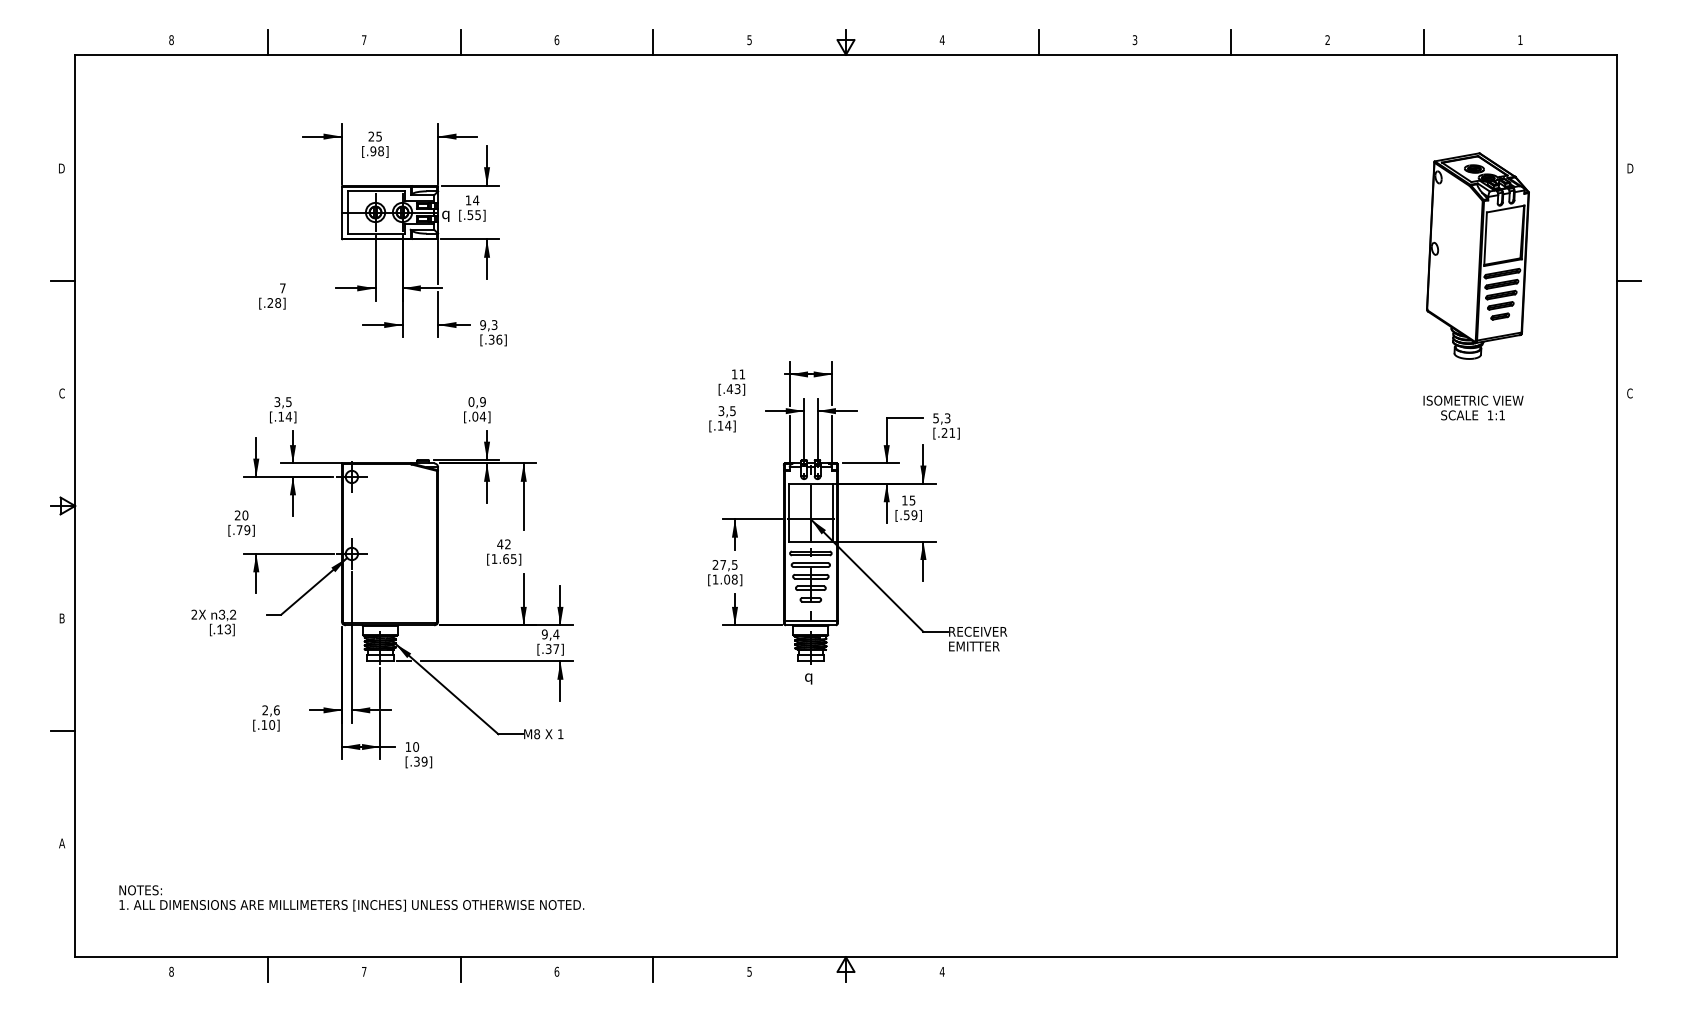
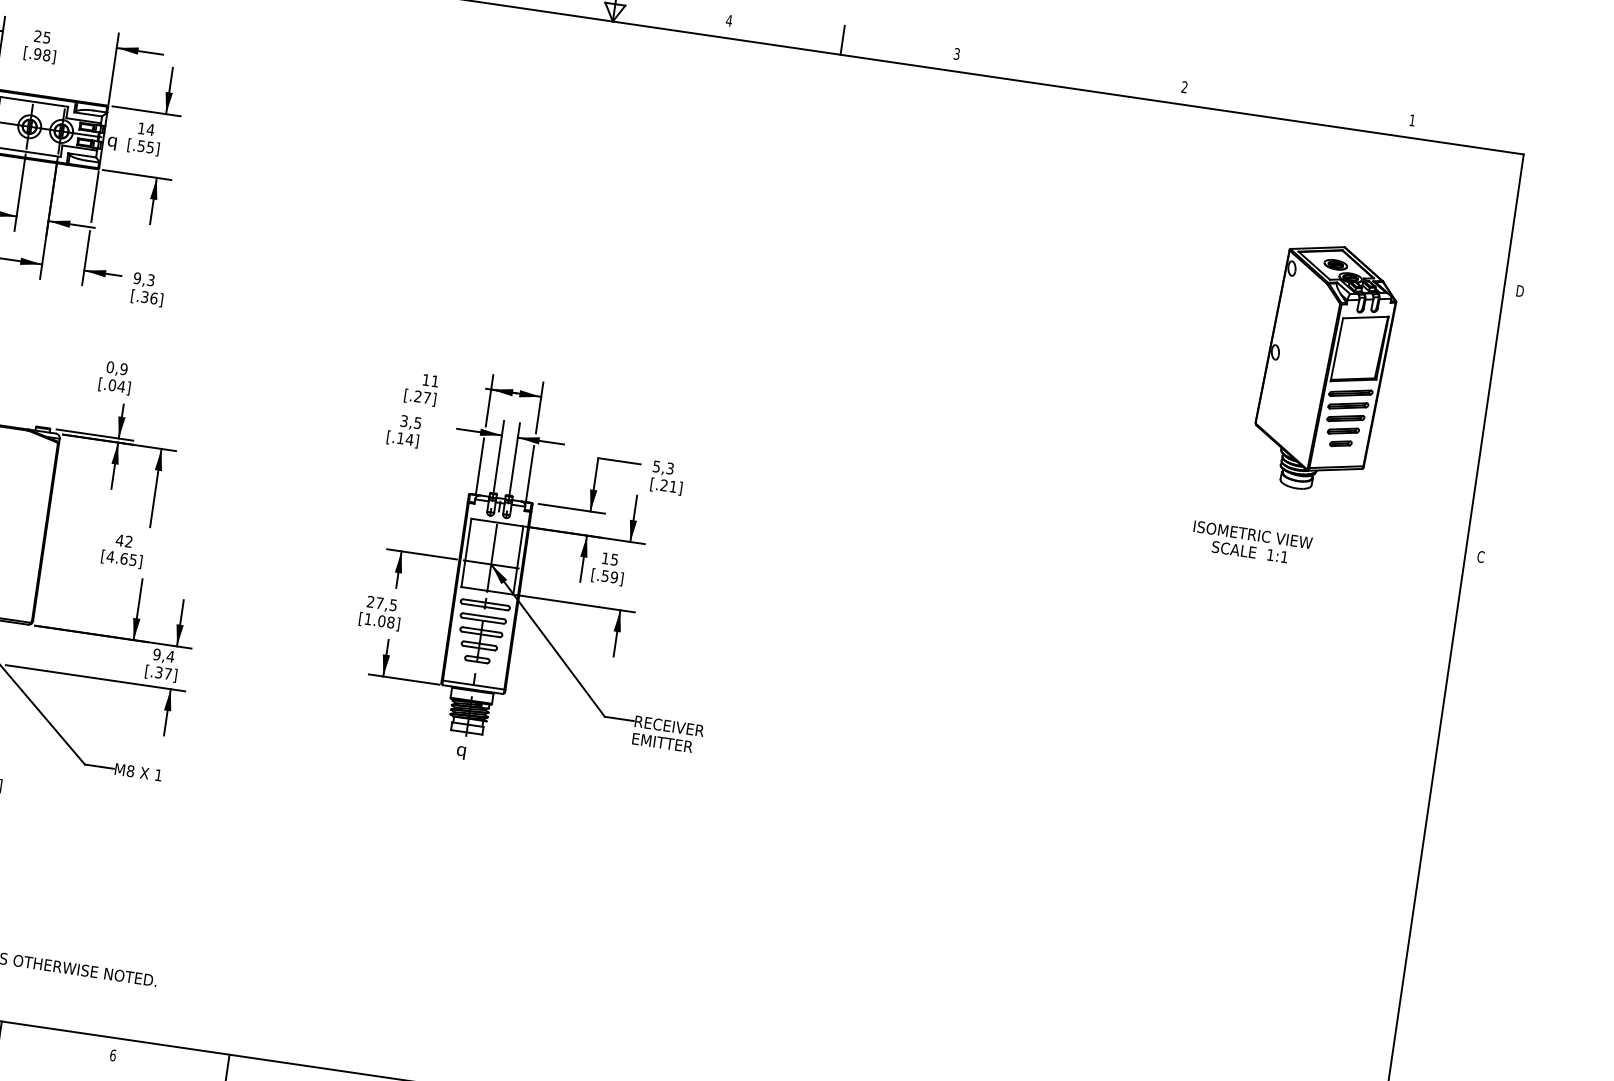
line: (1231, 42) -> (1070, 73), removed
line: (1424, 42) -> (1298, 106), removed
line: (1628, 281) -> (1498, 424), removed
text: (733, 389) -> (422, 397), [.43] -> [.27]
text: (1473, 407) -> (1251, 542), moved
text: (494, 558) -> (110, 556), [1.65] -> [4.65]

